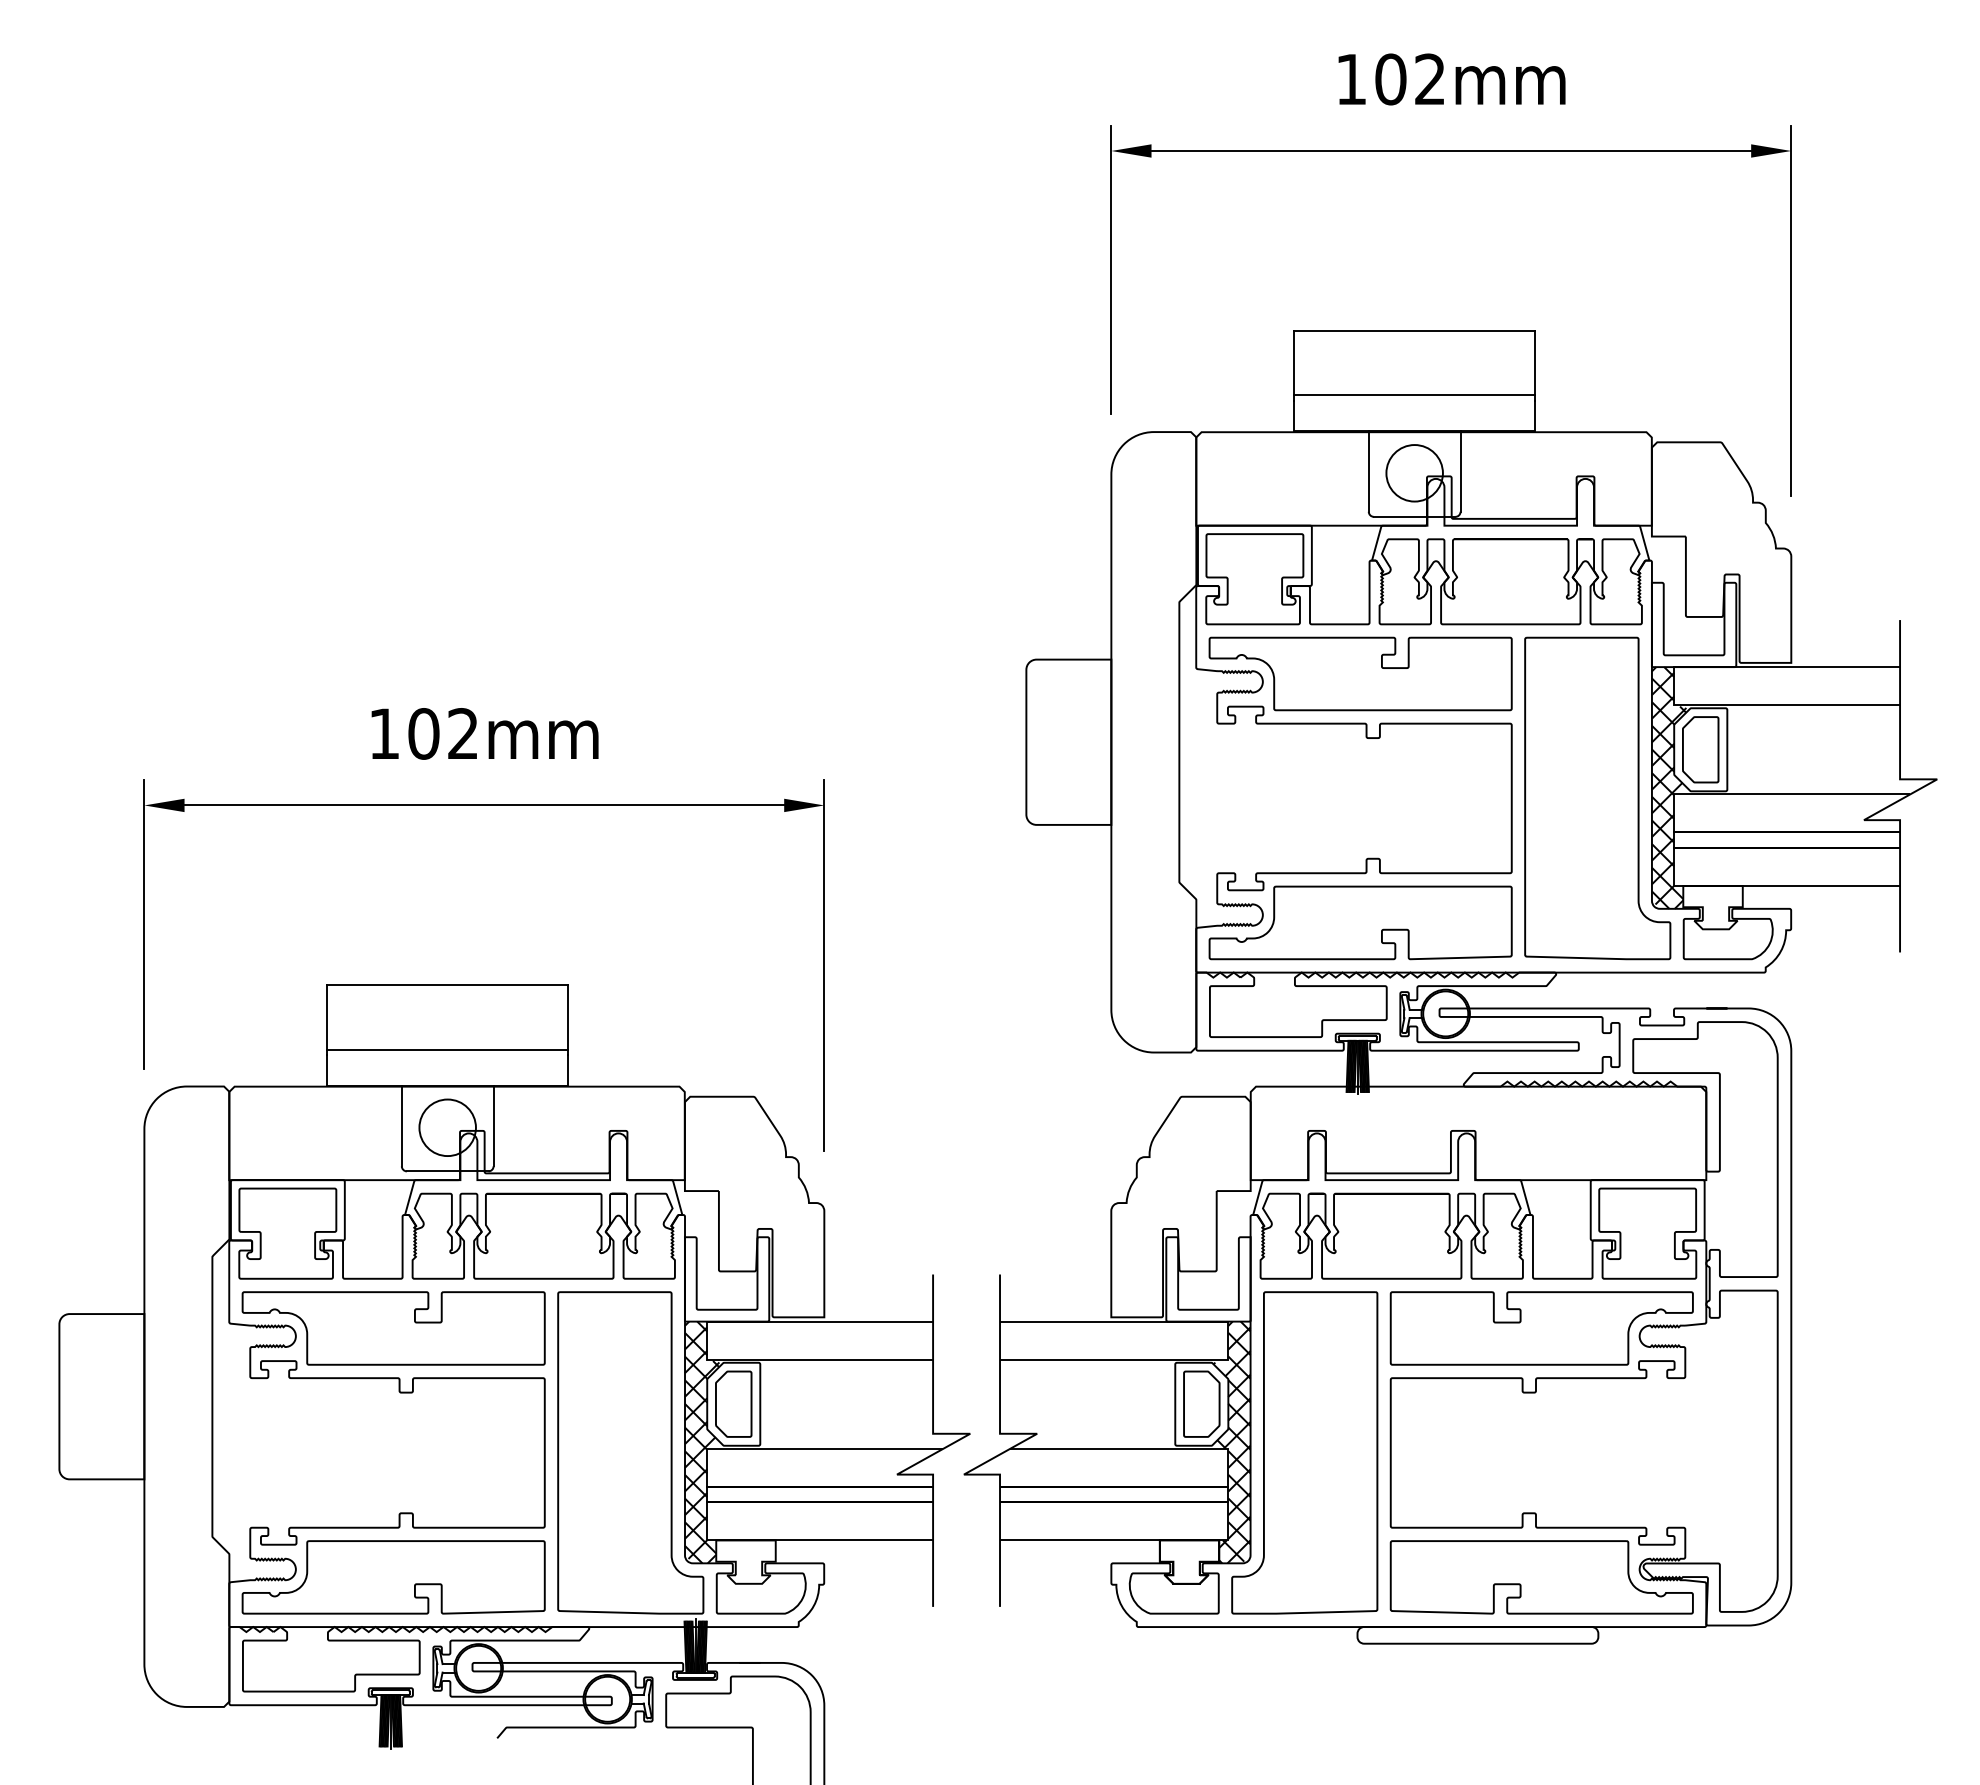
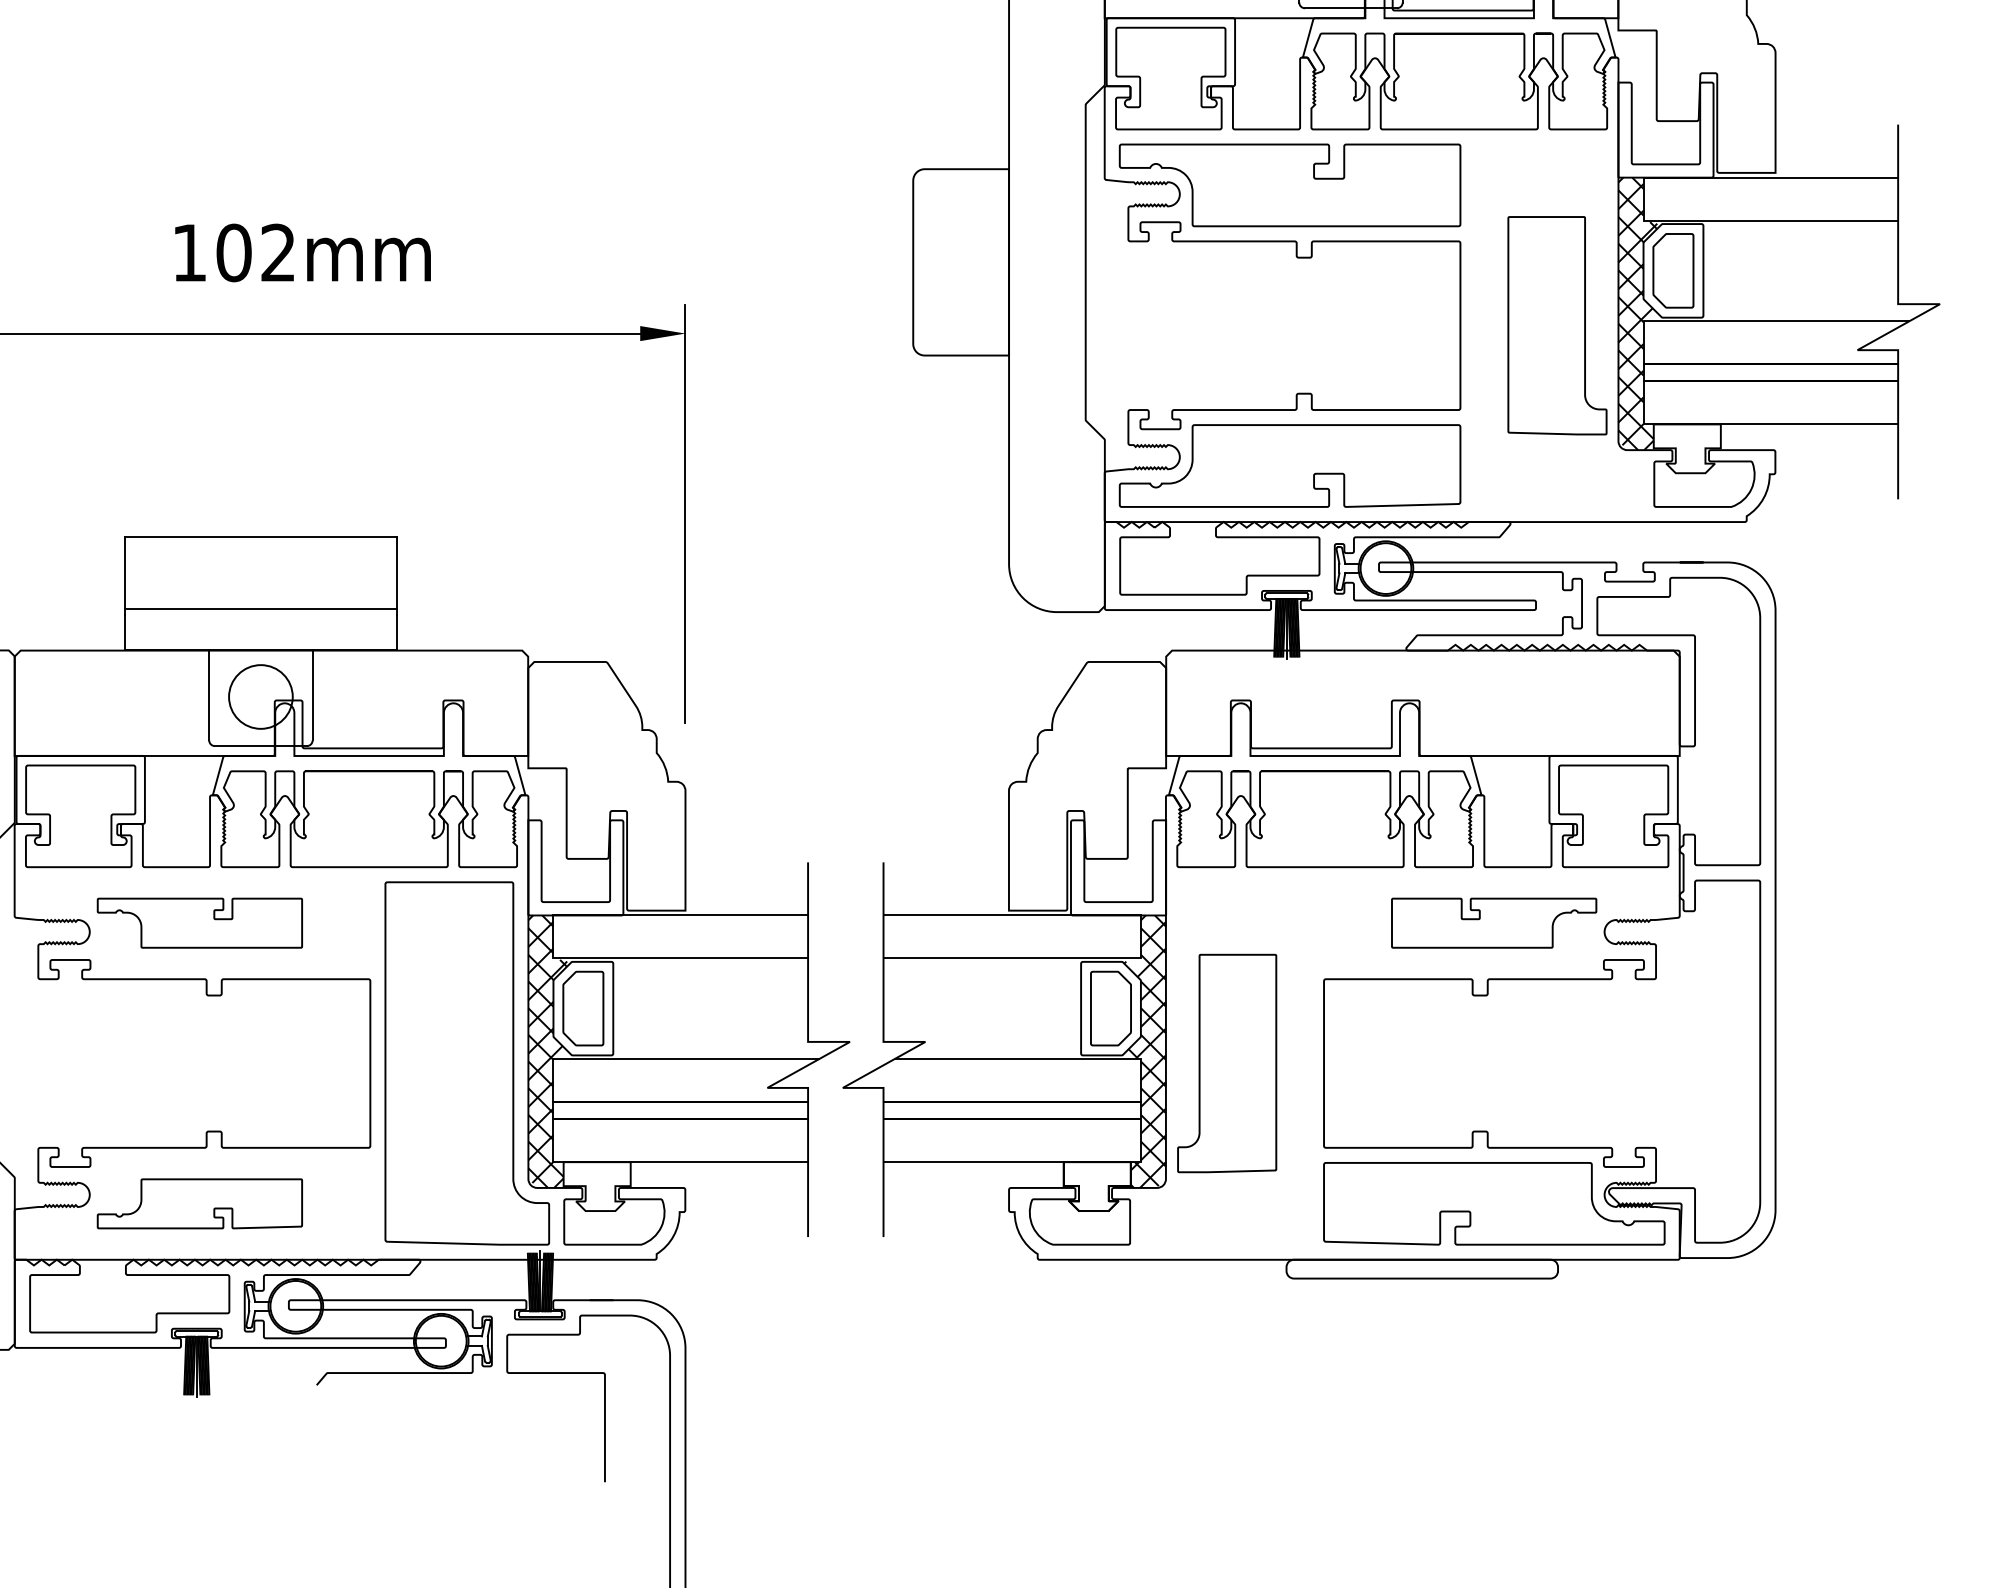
part: (1597, 798) -> (1557, 325), size x0.6
part: (393, 1328) -> (199, 923), size x0.6
part: (1541, 1328) -> (1493, 923), size x0.6
part: (1304, 1452) -> (1226, 1063), size x0.6
part: (393, 1577) -> (199, 1203), size x0.6

